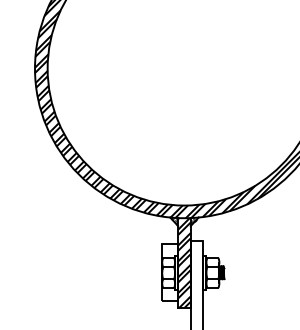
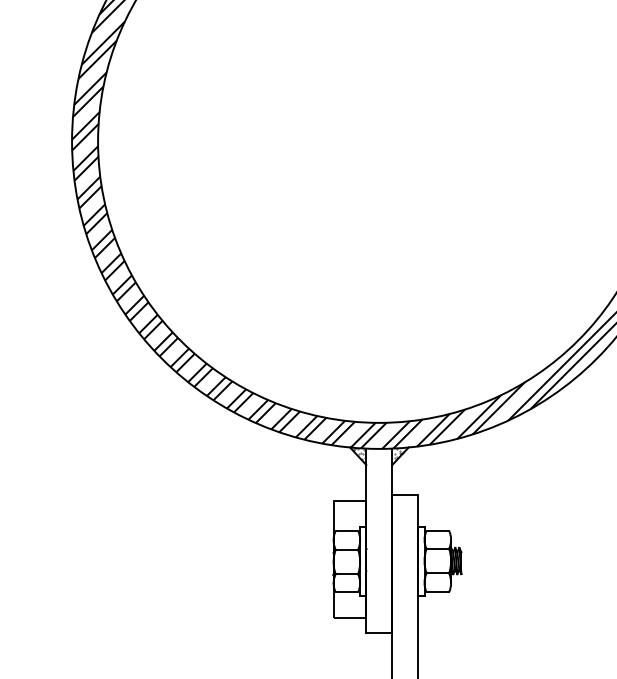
hatch: (184, 262) -> (379, 539), removed

